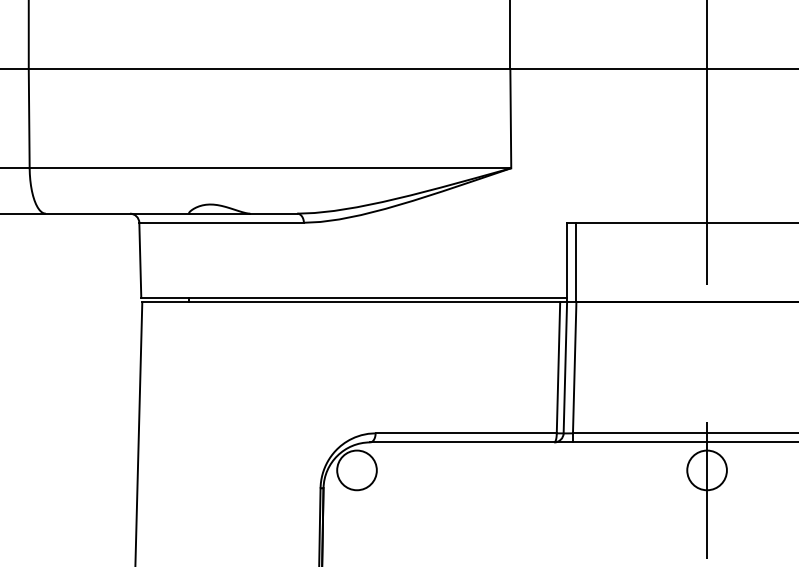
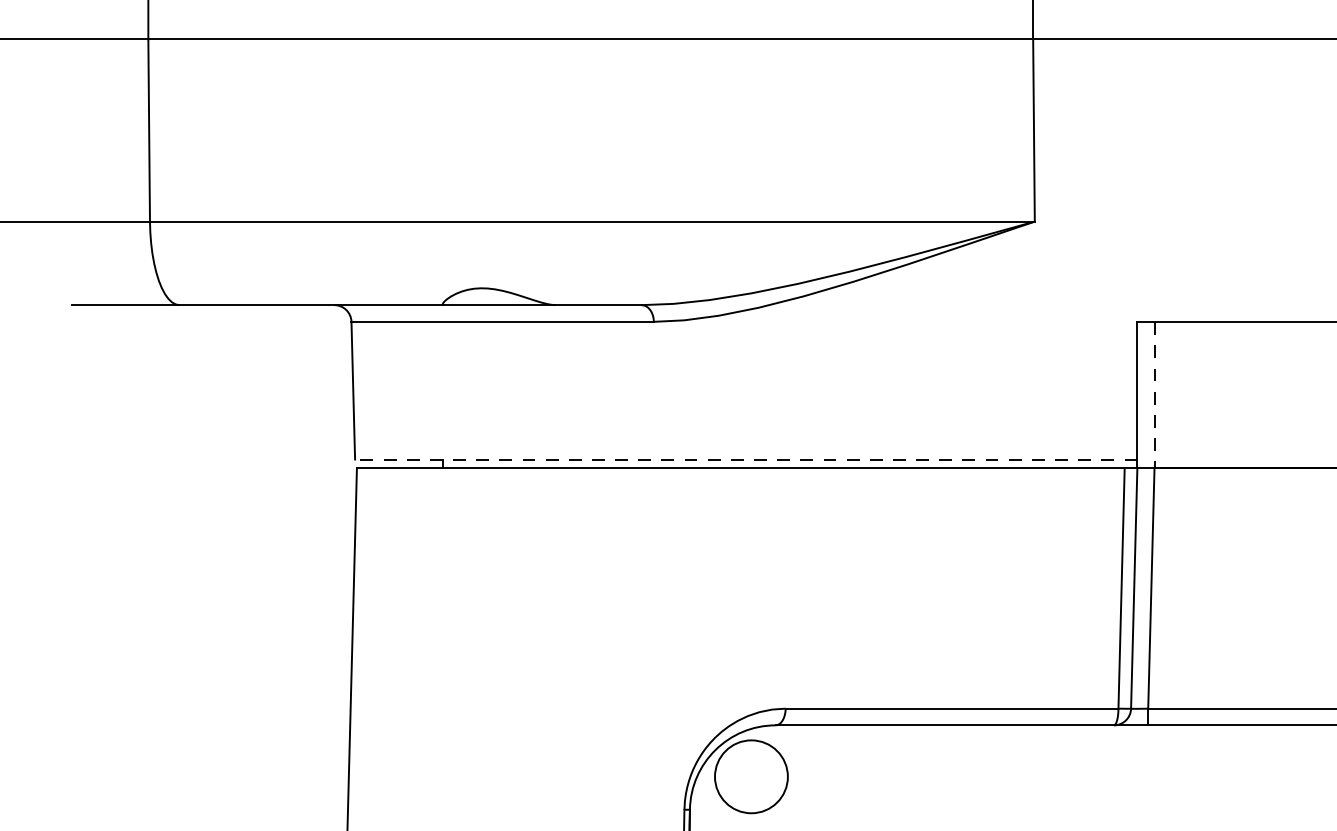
line: (576, 262) -> (1154, 394), solid -> dashed
line: (354, 297) -> (746, 459), solid -> dashed

